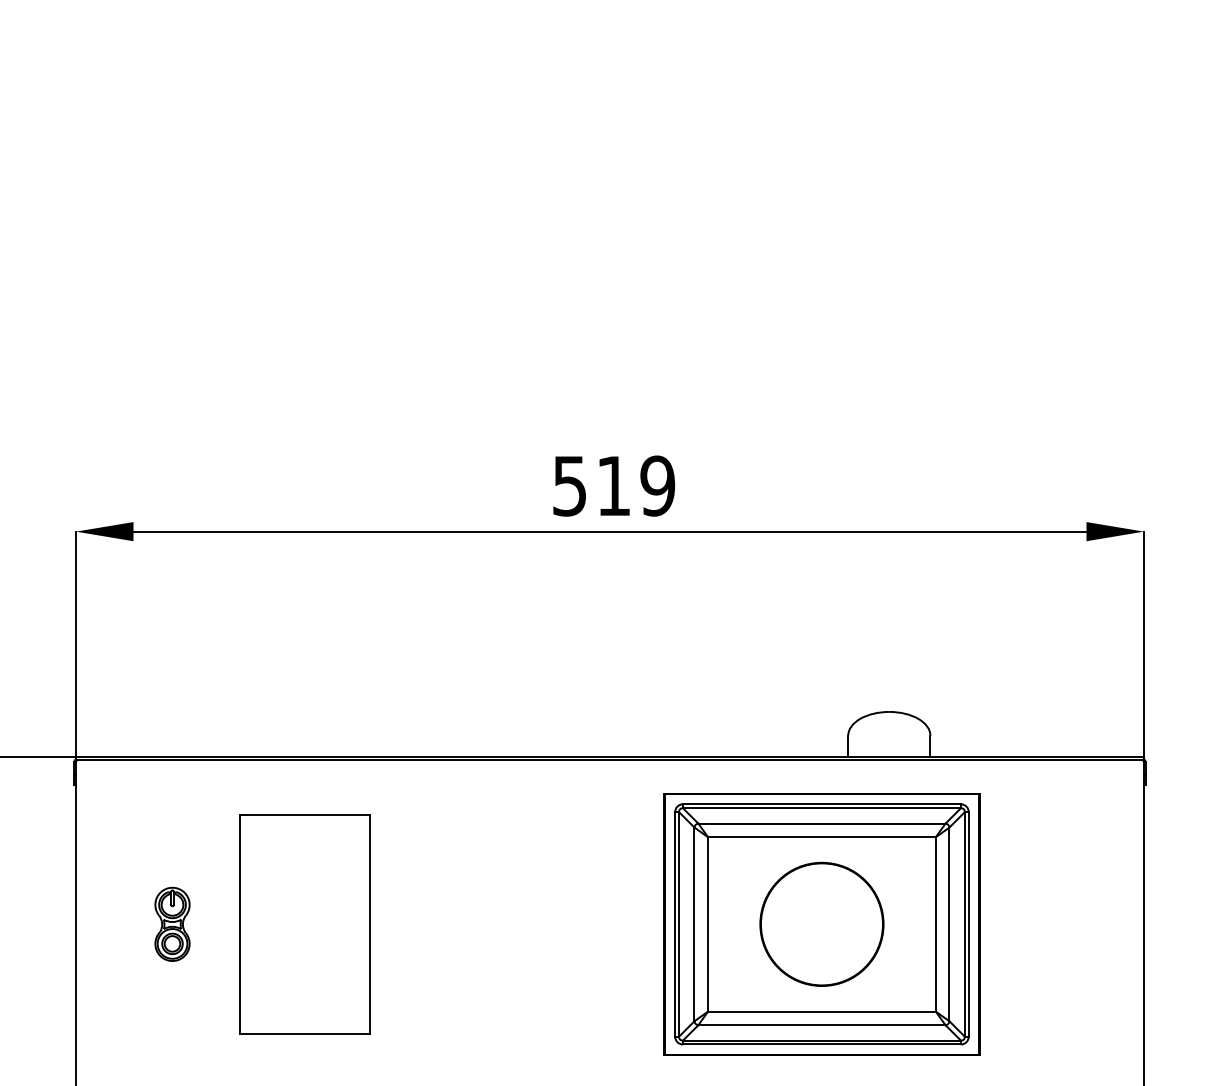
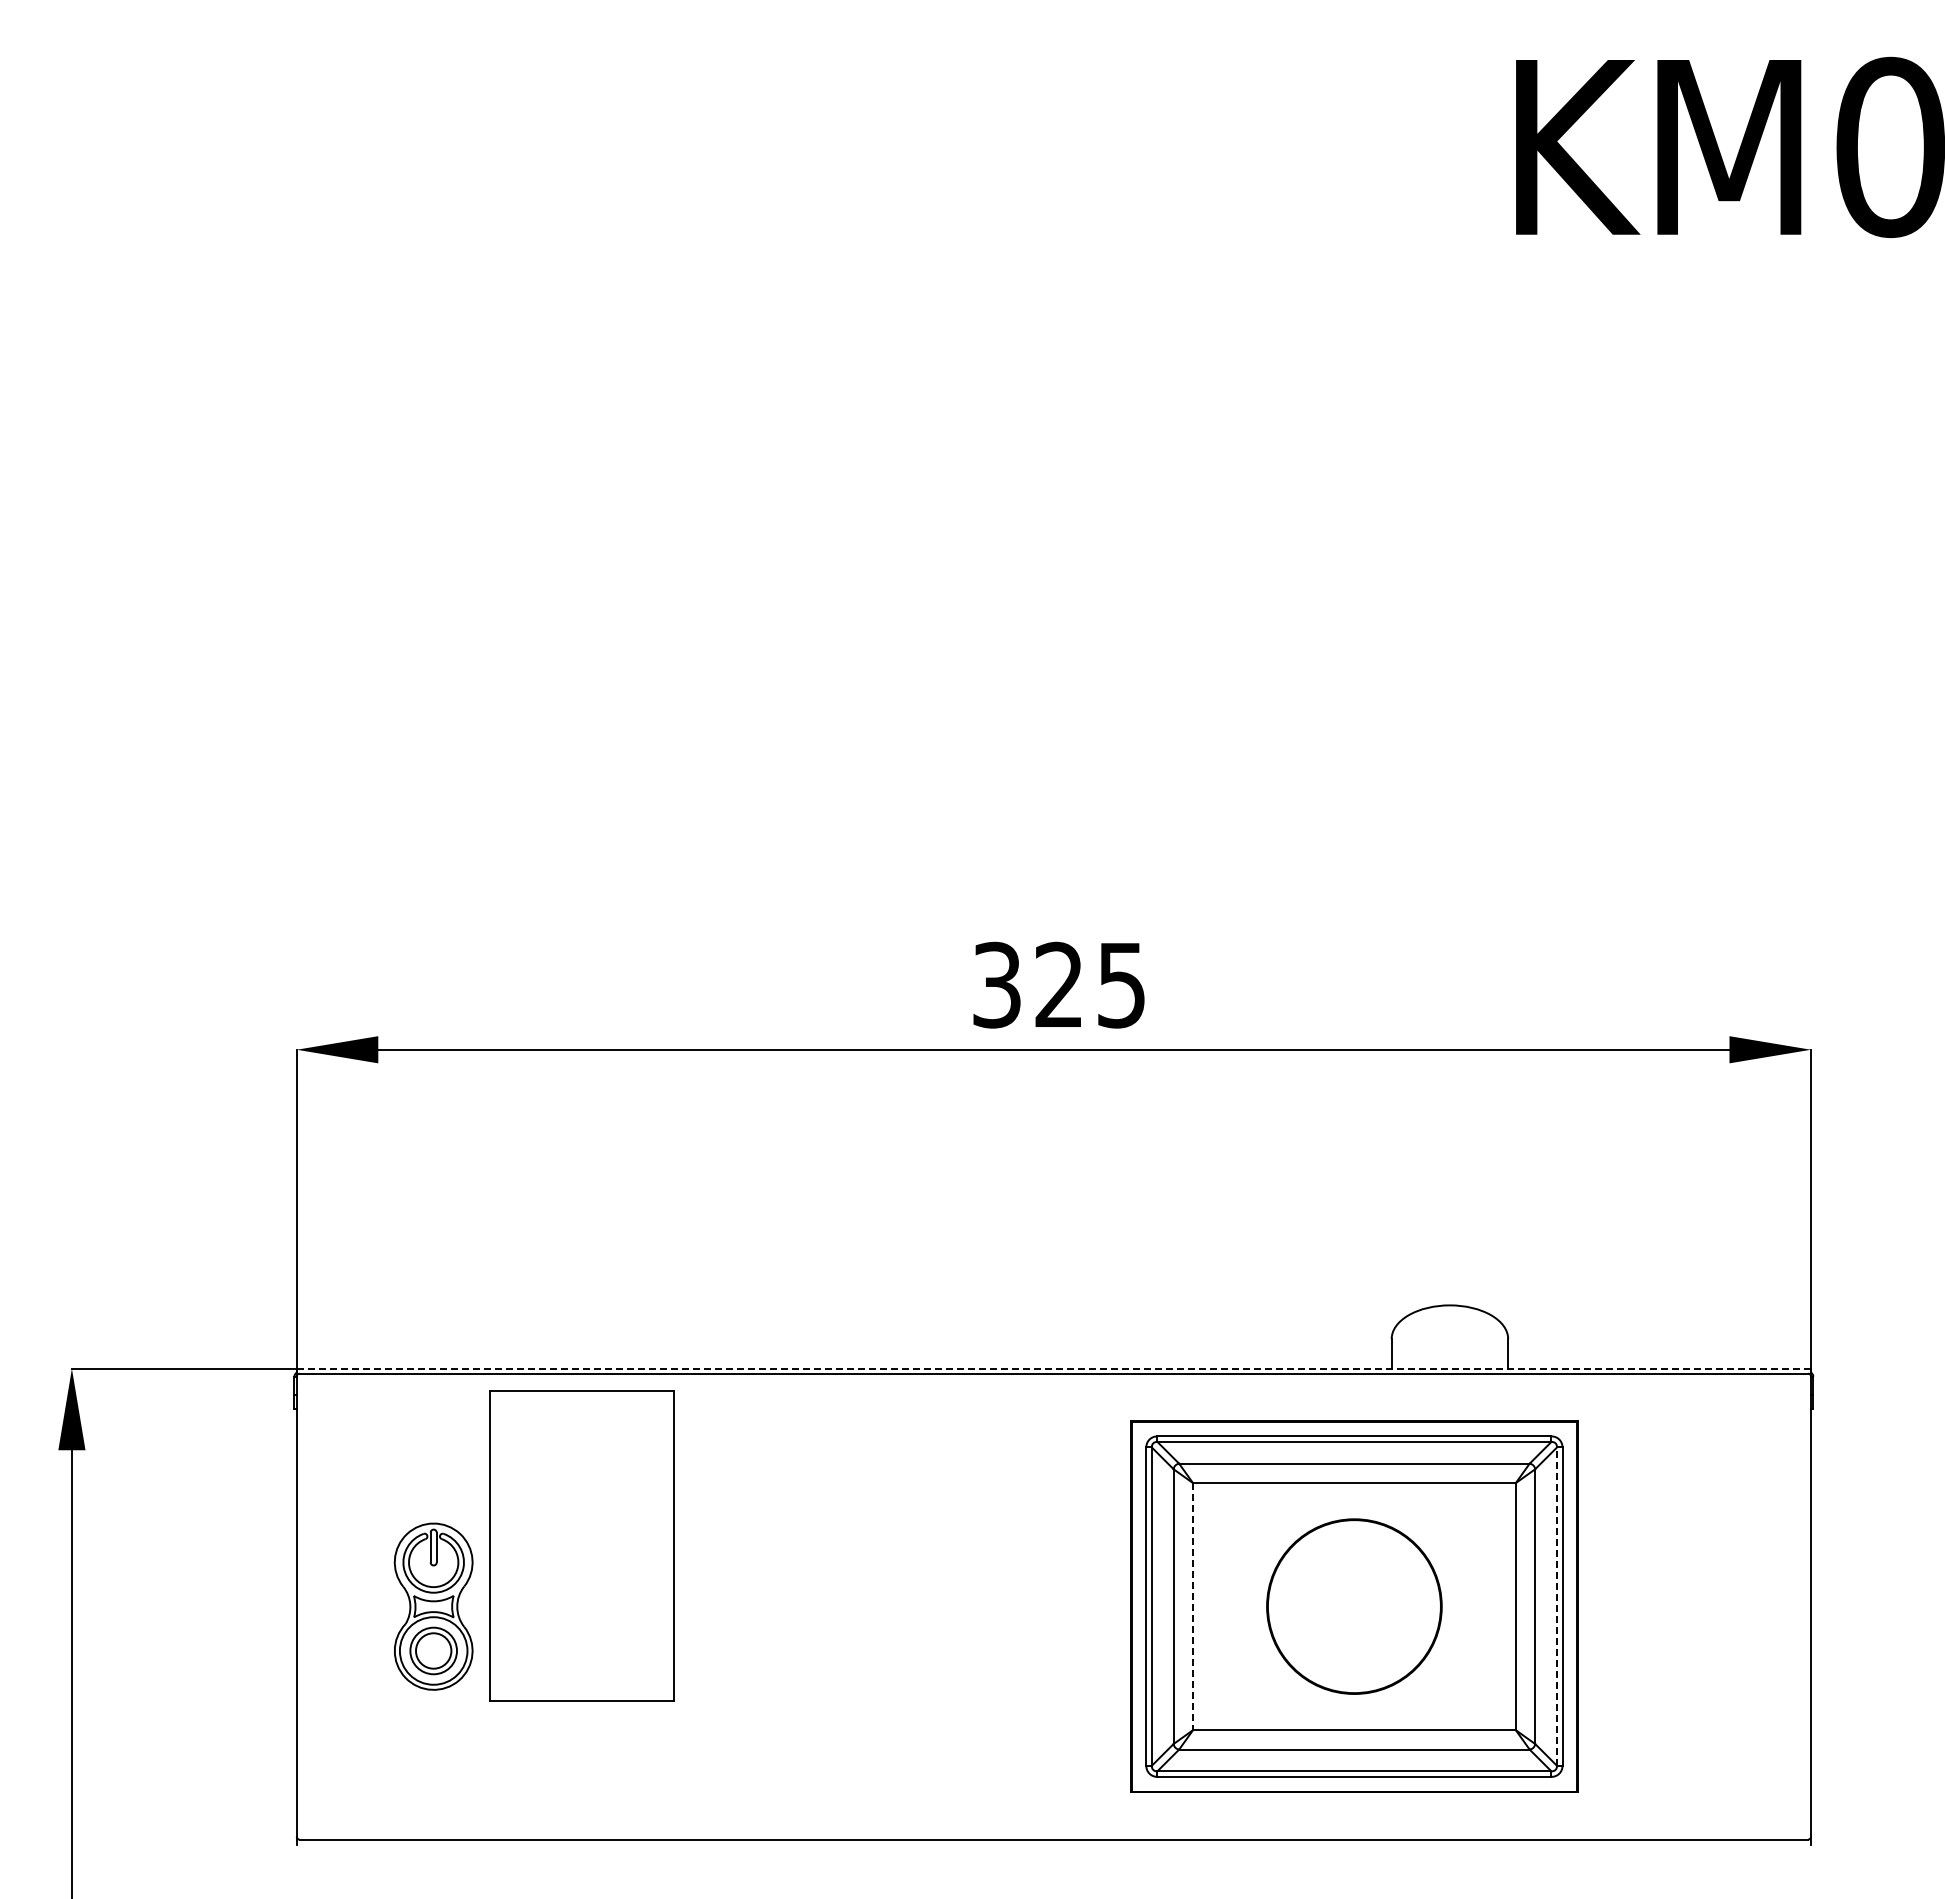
text: (613, 485) -> (1059, 984), 519 -> 325
line: (609, 756) -> (1053, 1368), solid -> dashed
part: (172, 924) -> (433, 1606), size x1.6
part: (305, 924) -> (581, 1545), moved
line: (964, 924) -> (1556, 1606), solid -> dashed
line: (708, 925) -> (1193, 1607), solid -> dashed

